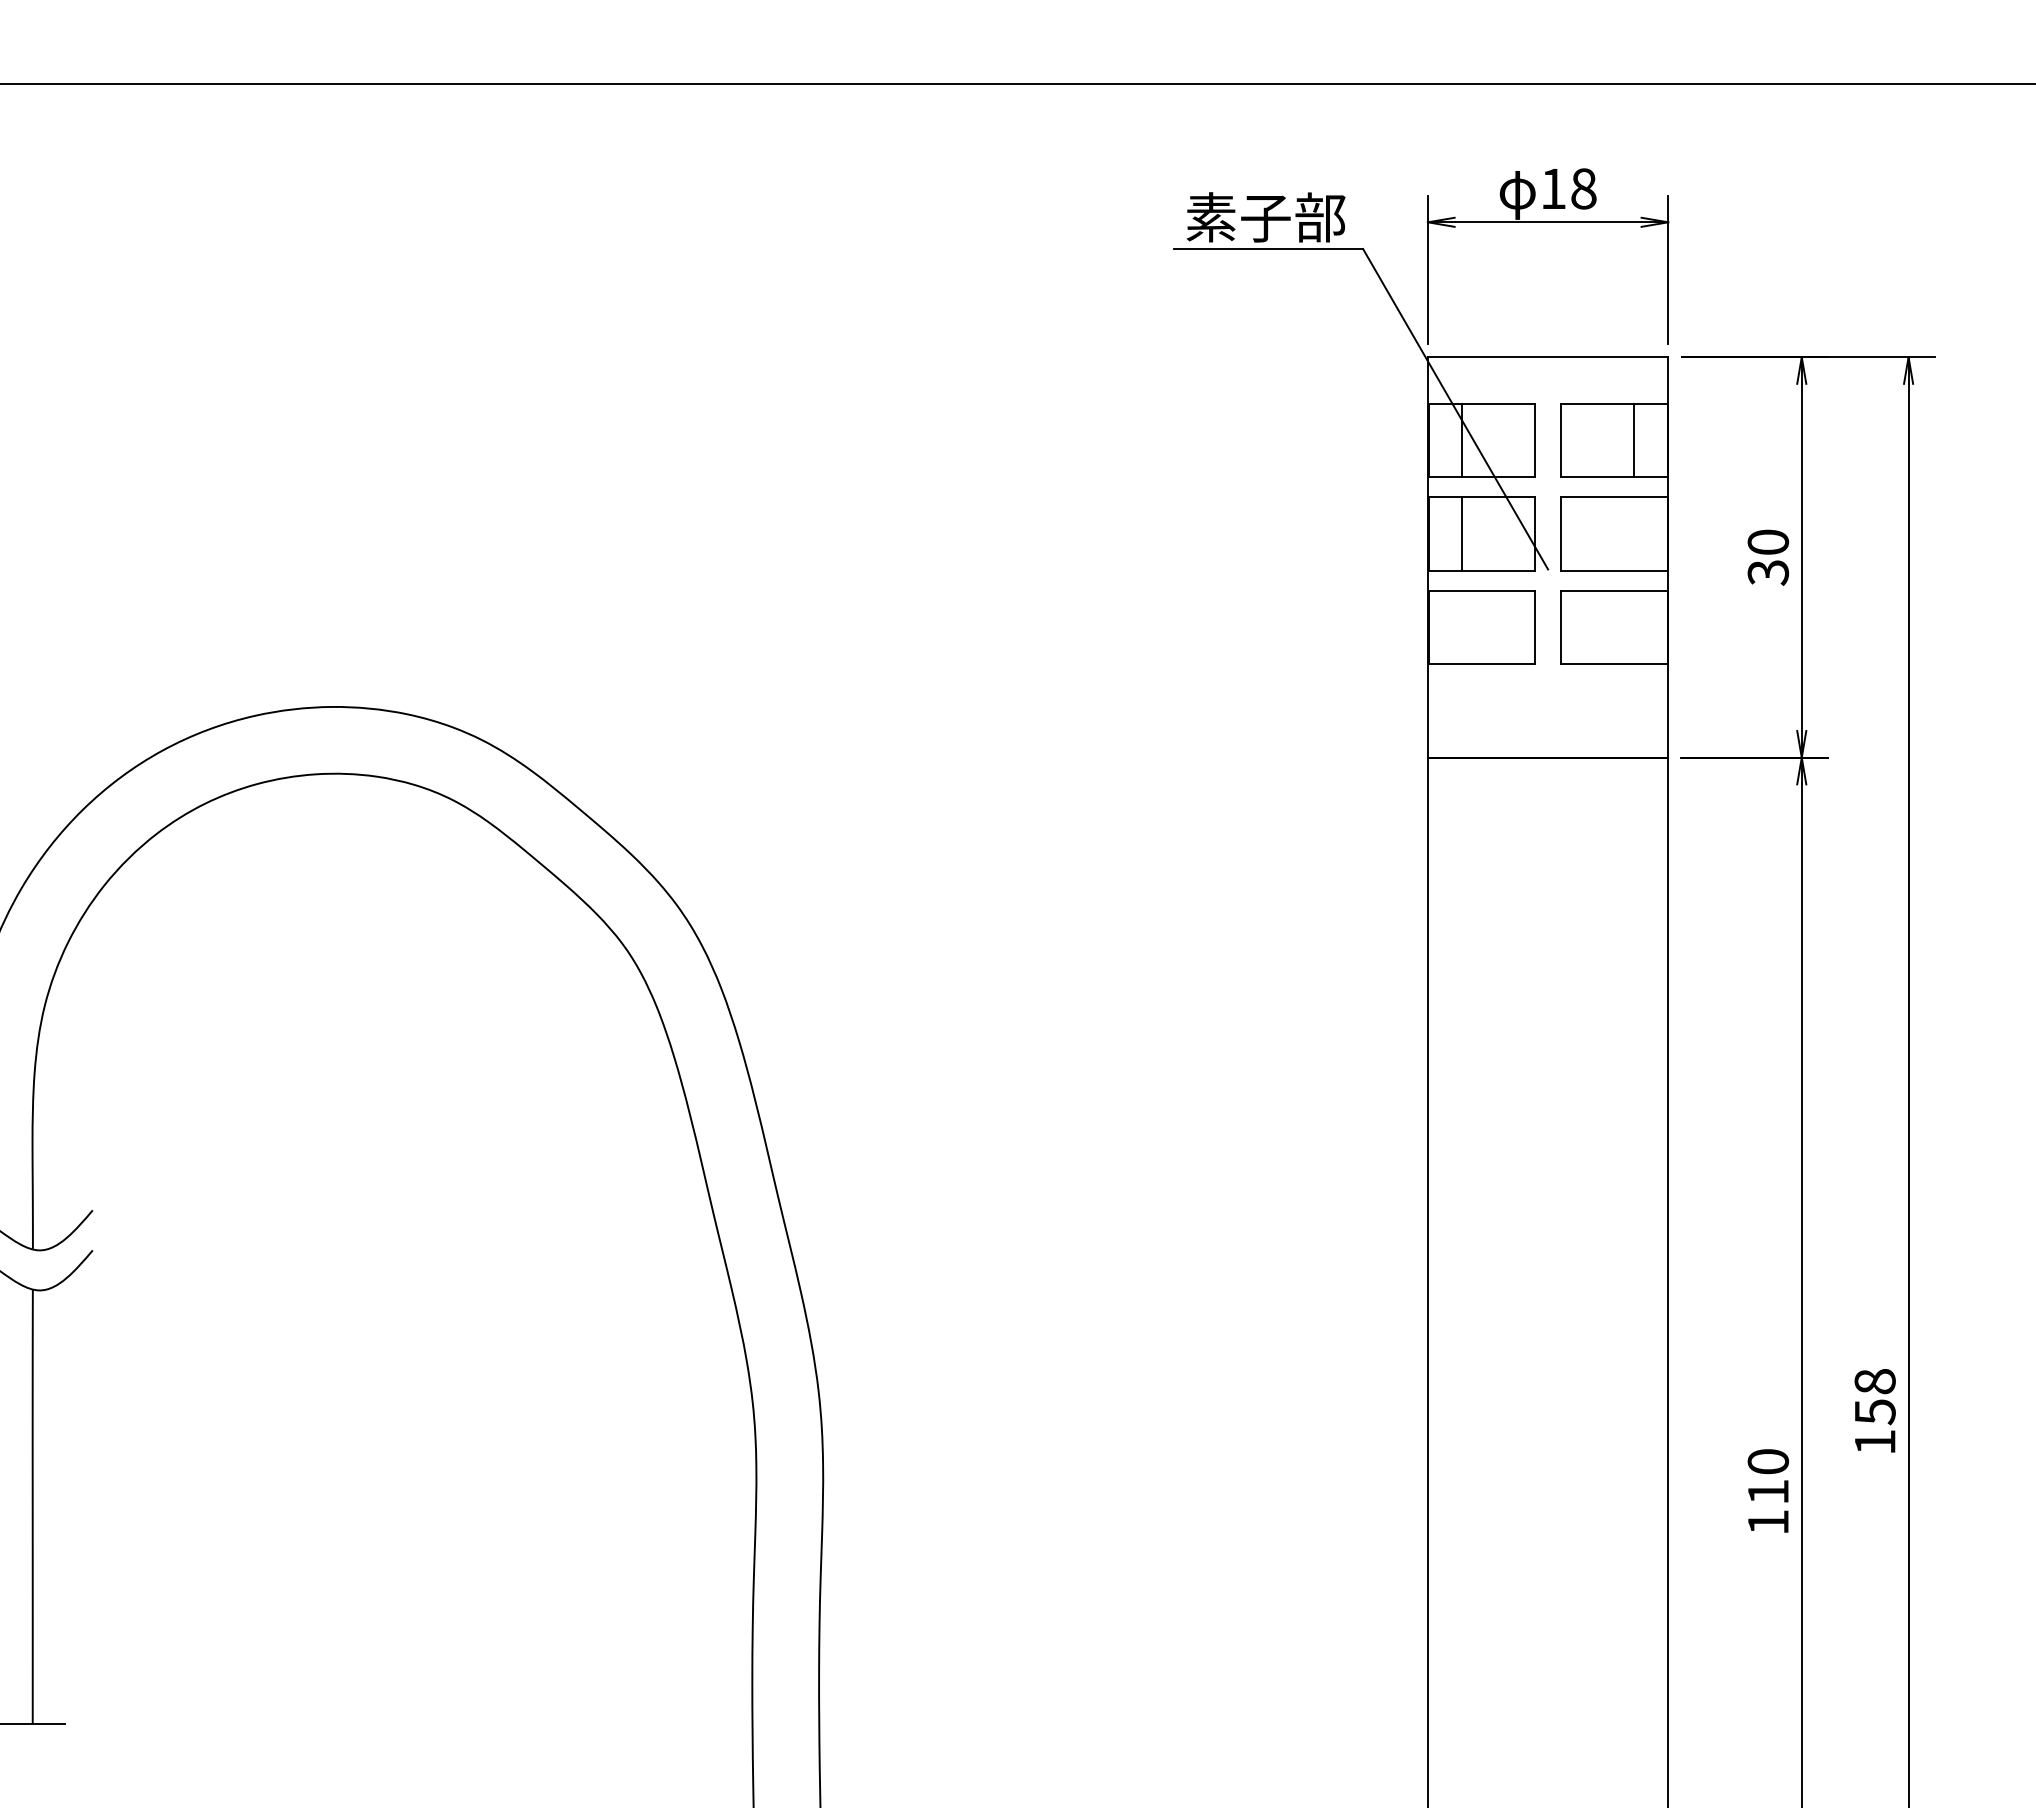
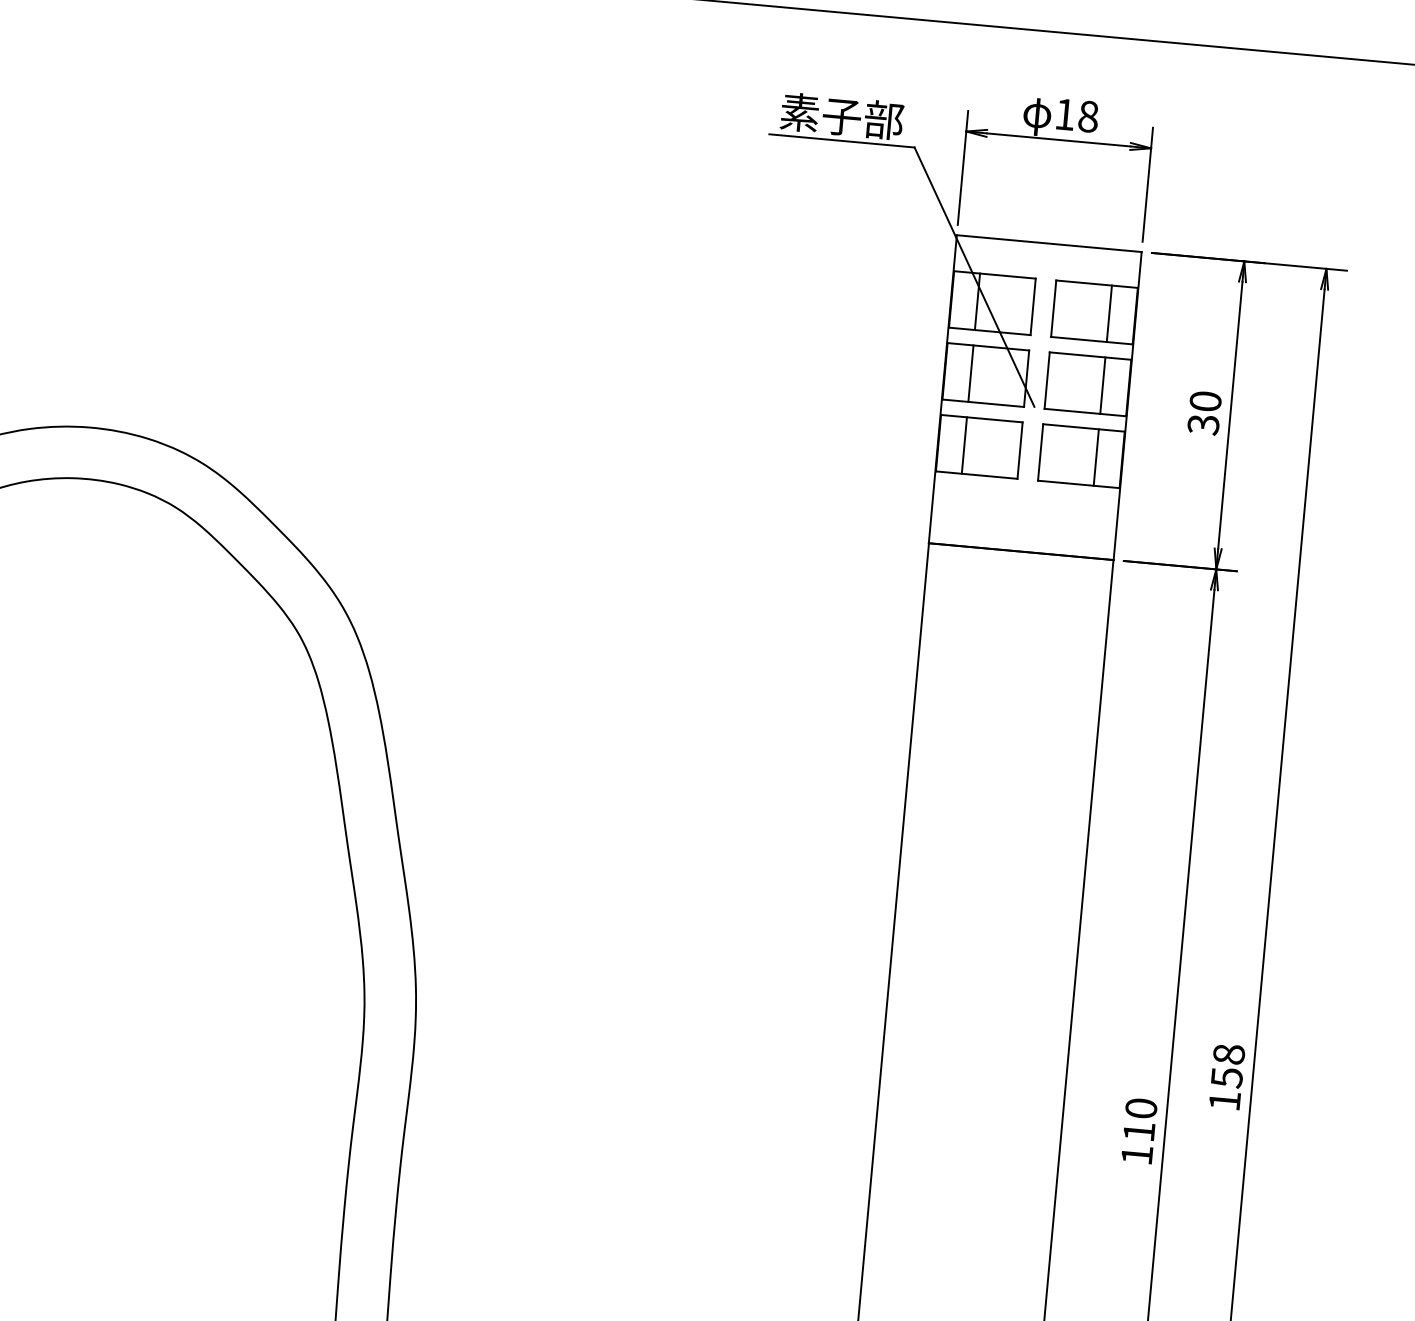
line: (1633, 533) -> (1102, 385), added
line: (1462, 627) -> (964, 445), added
line: (1633, 627) -> (1096, 457), added

